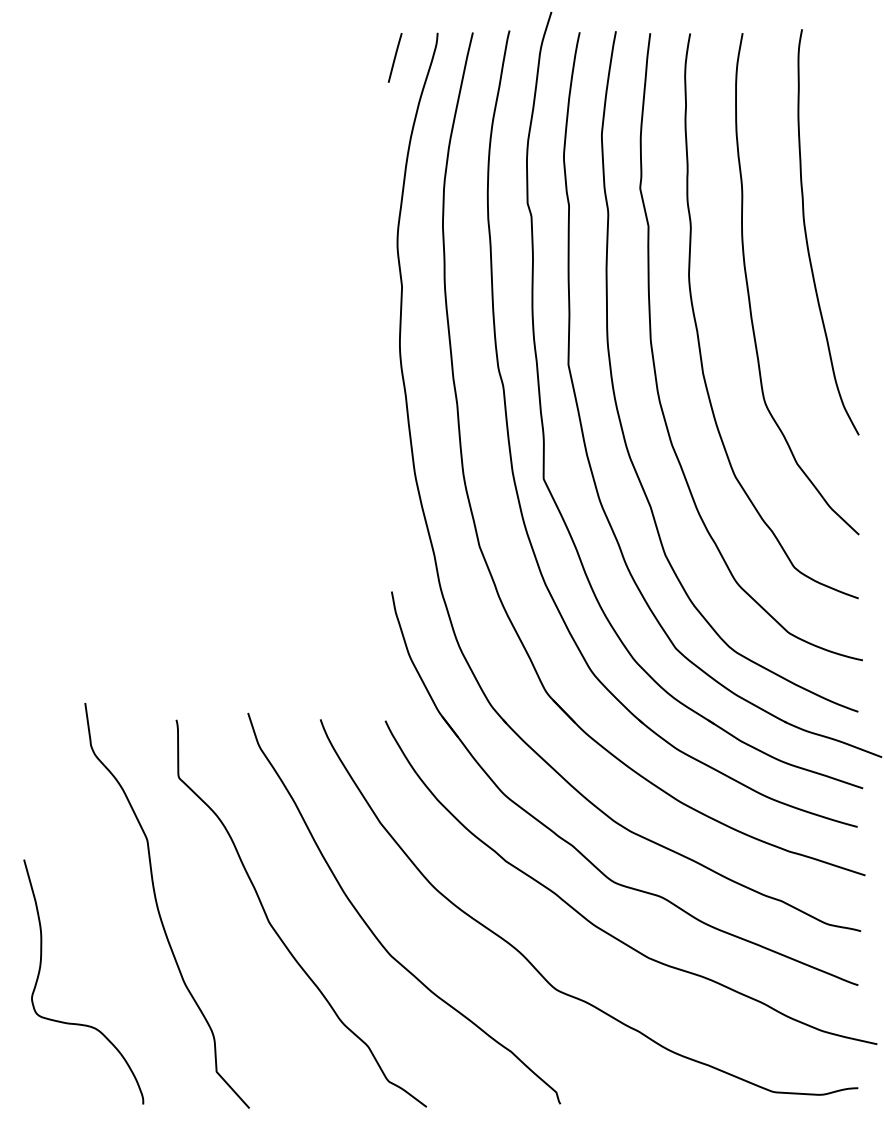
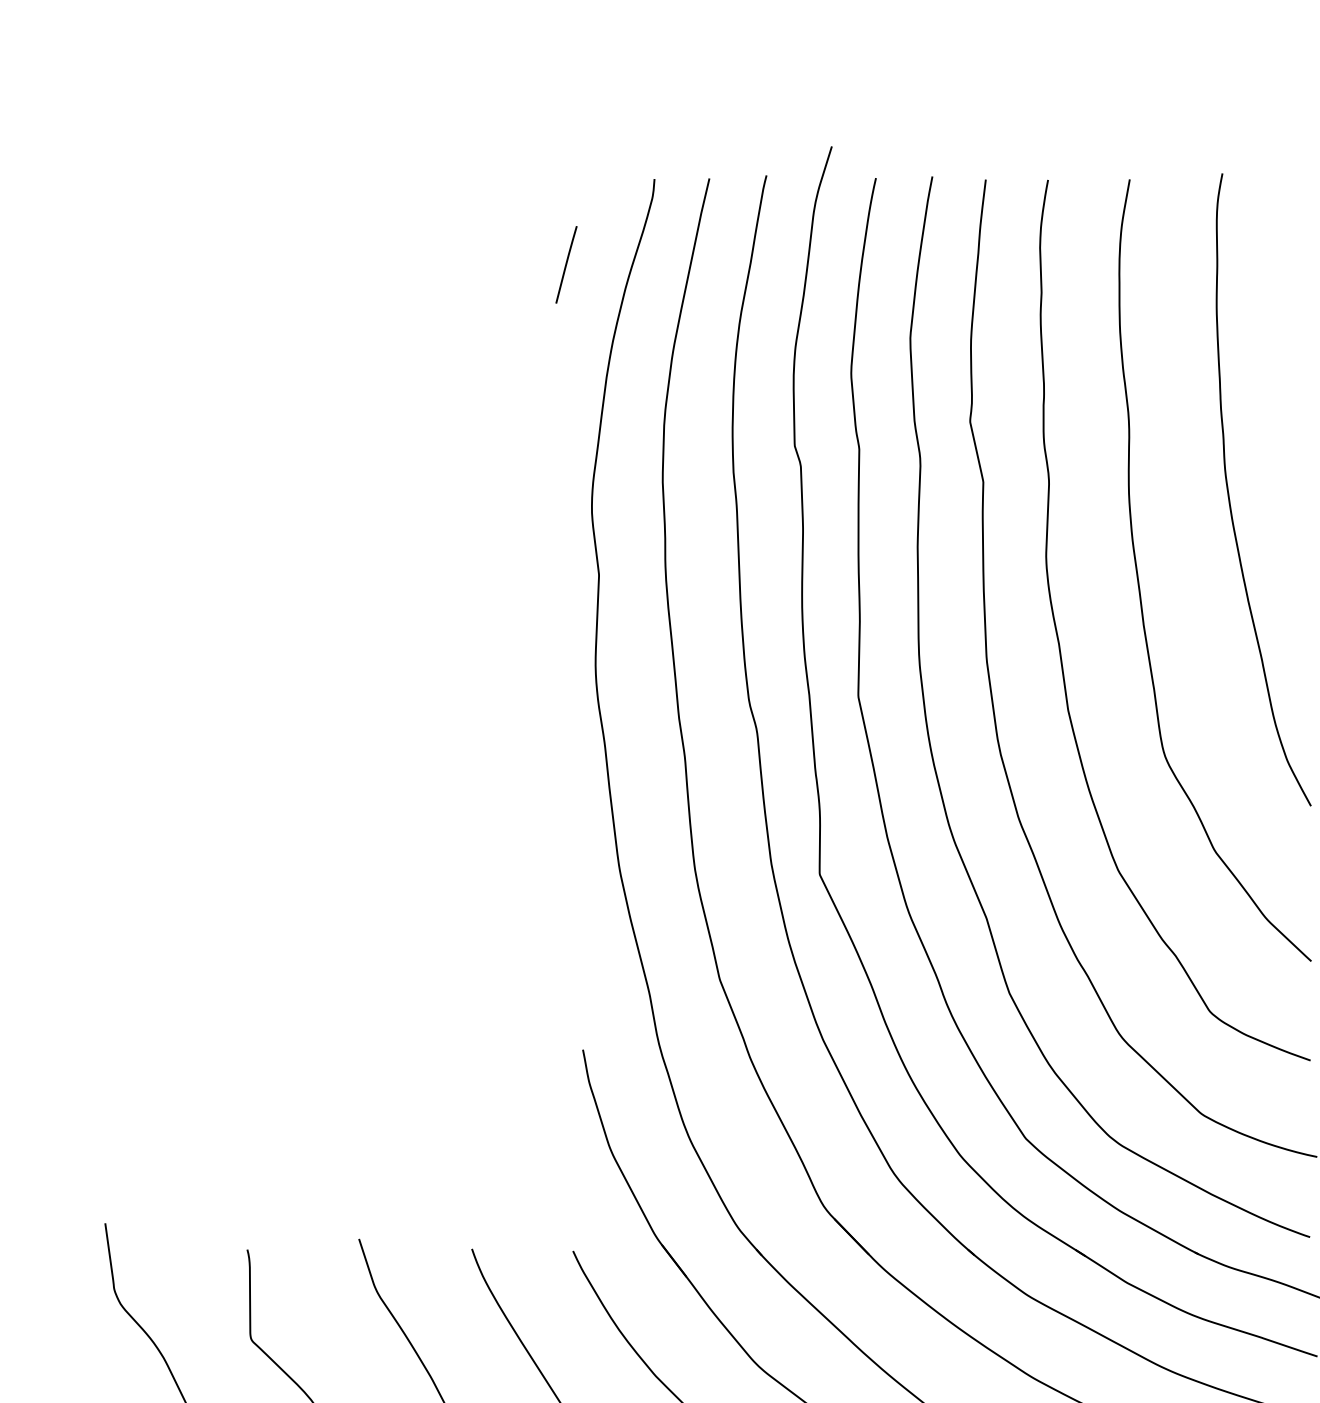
line: (394, 57) -> (565, 264), moved

